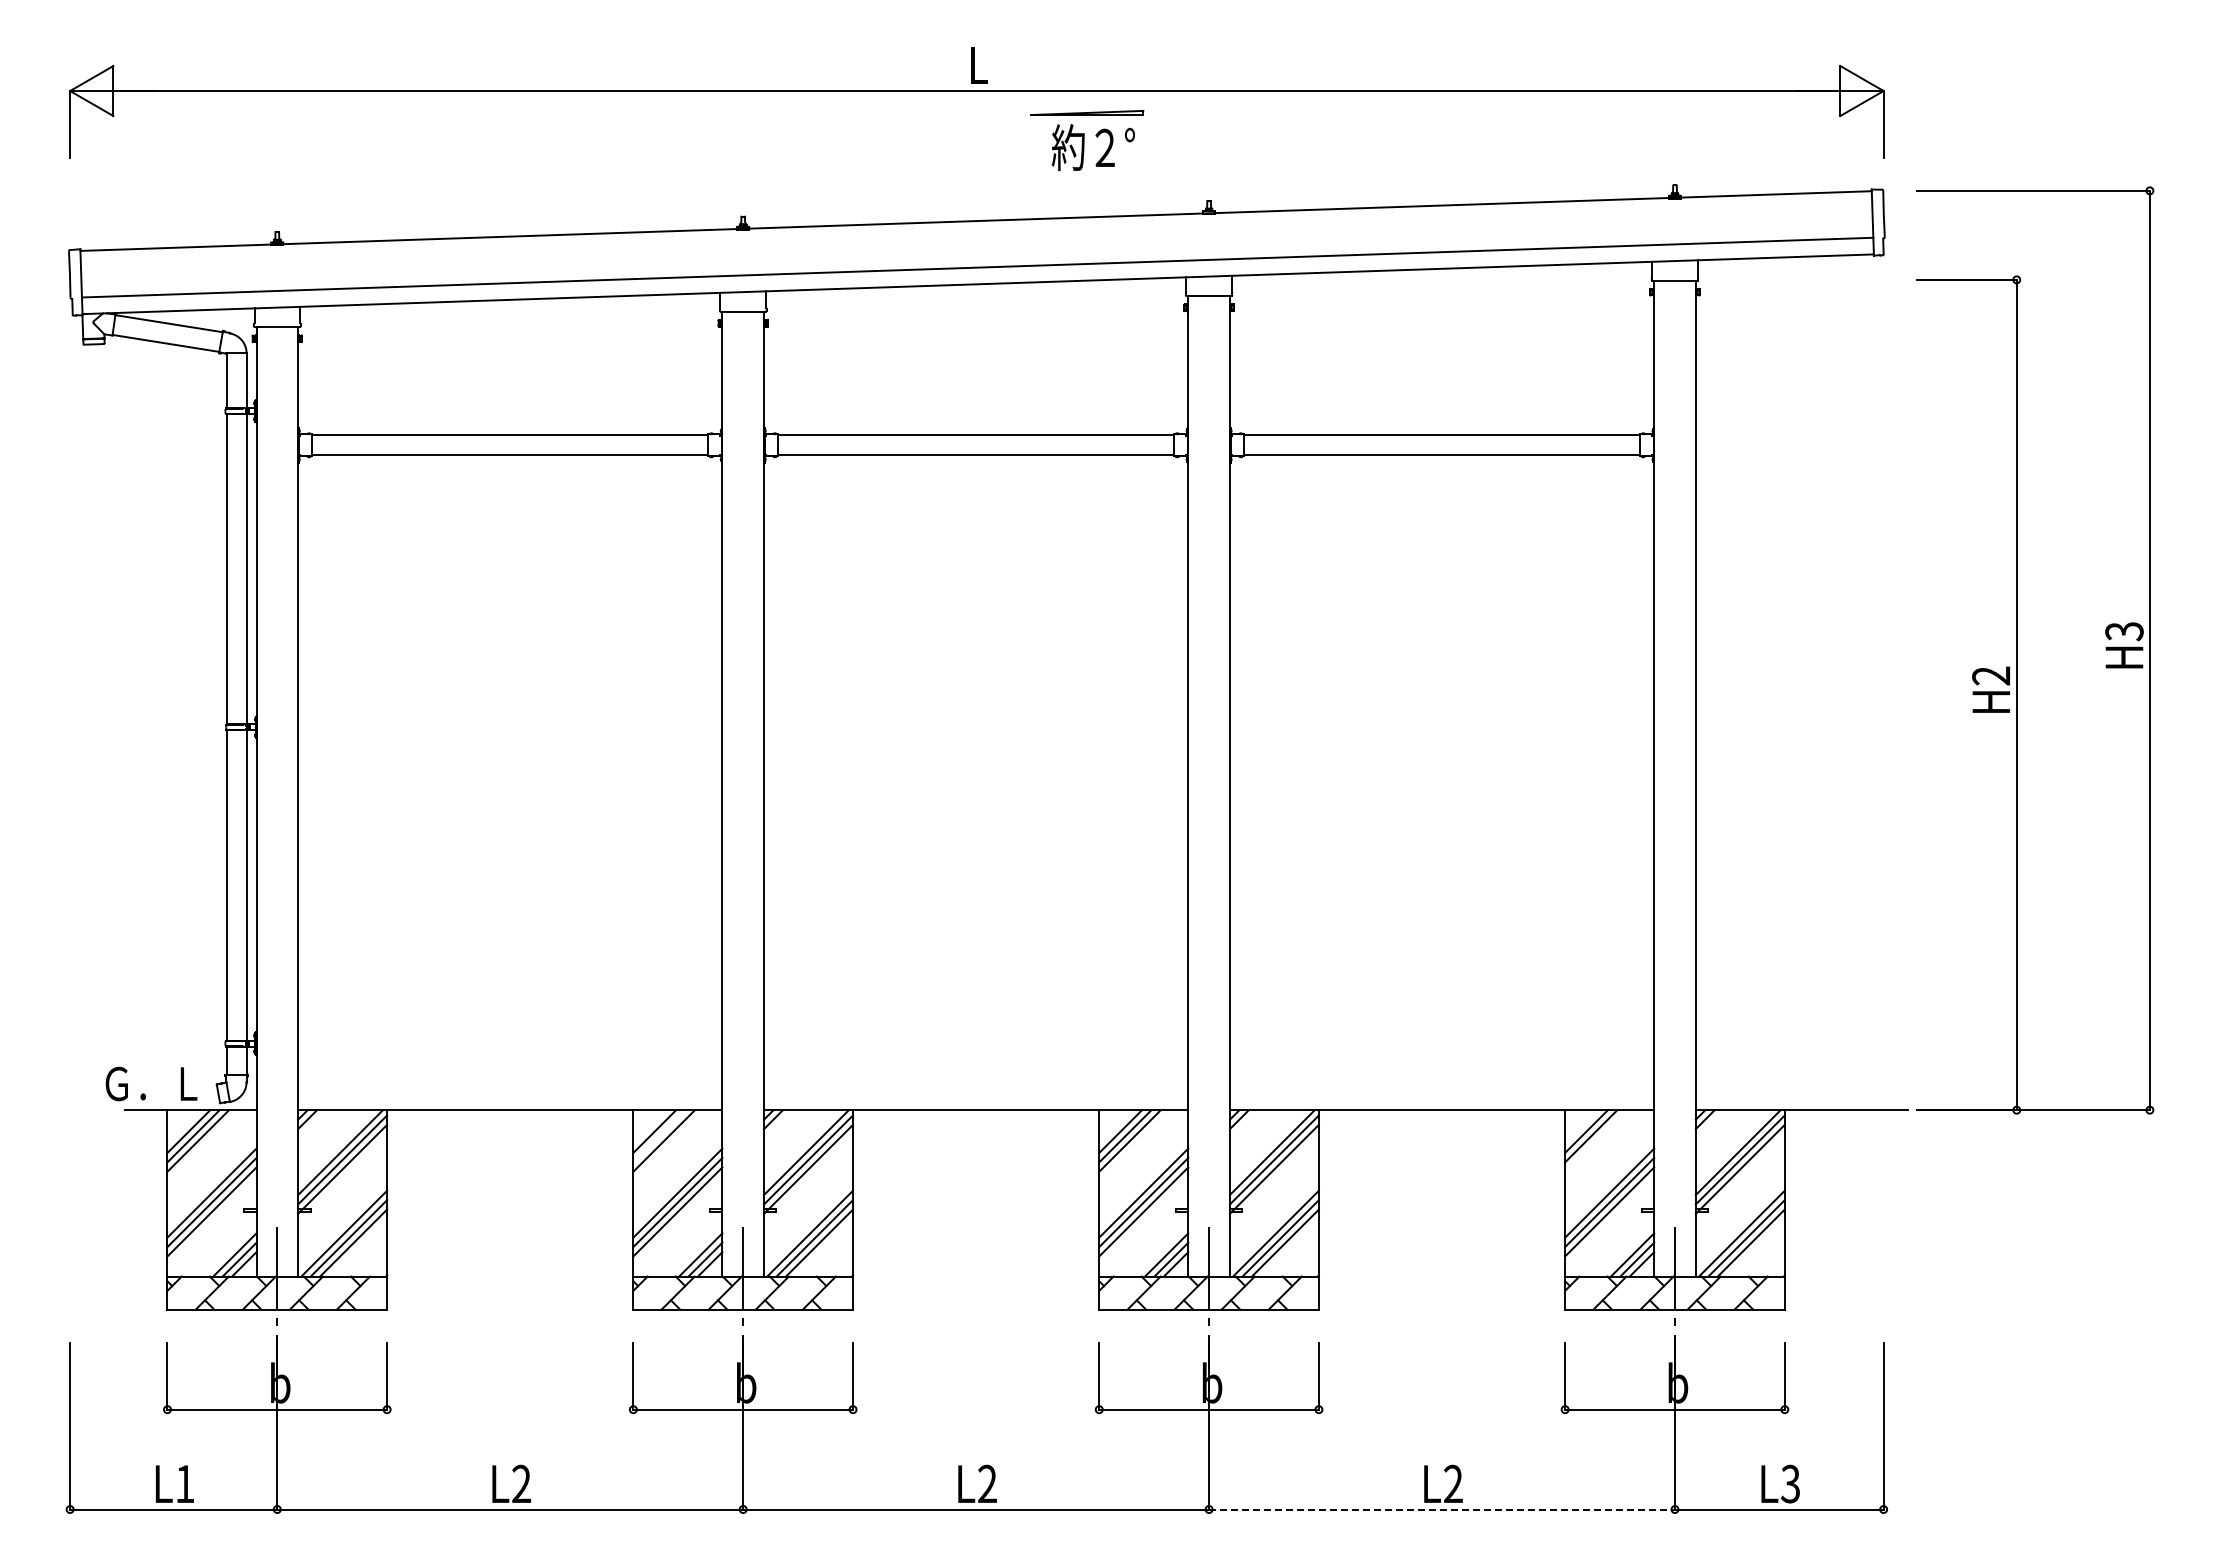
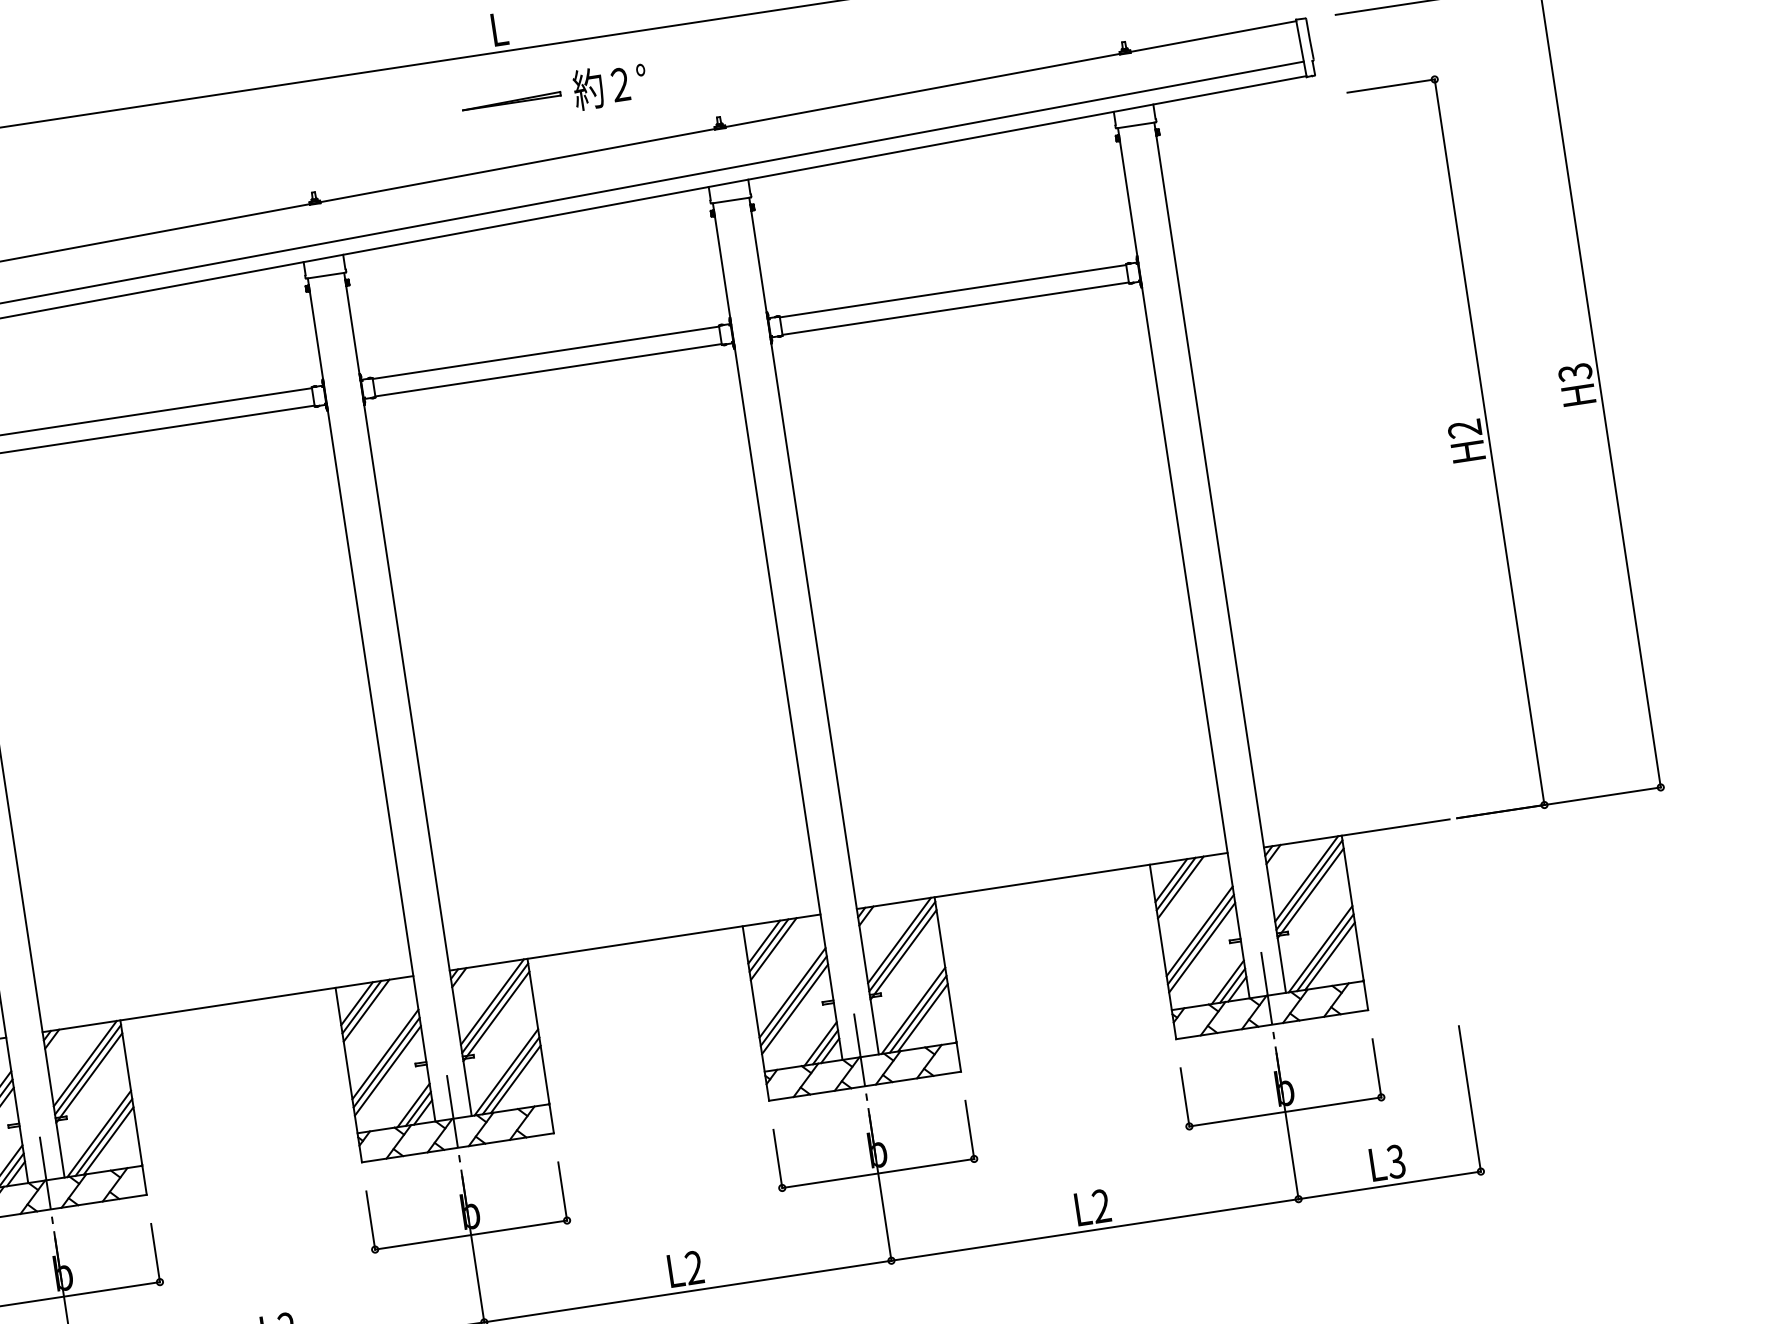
part: (1087, 112) -> (511, 100), moved
line: (659, 1136) -> (361, 1007), added
line: (1595, 1140) -> (1180, 887), added
line: (1442, 1509) -> (1095, 1229), dashed -> solid

